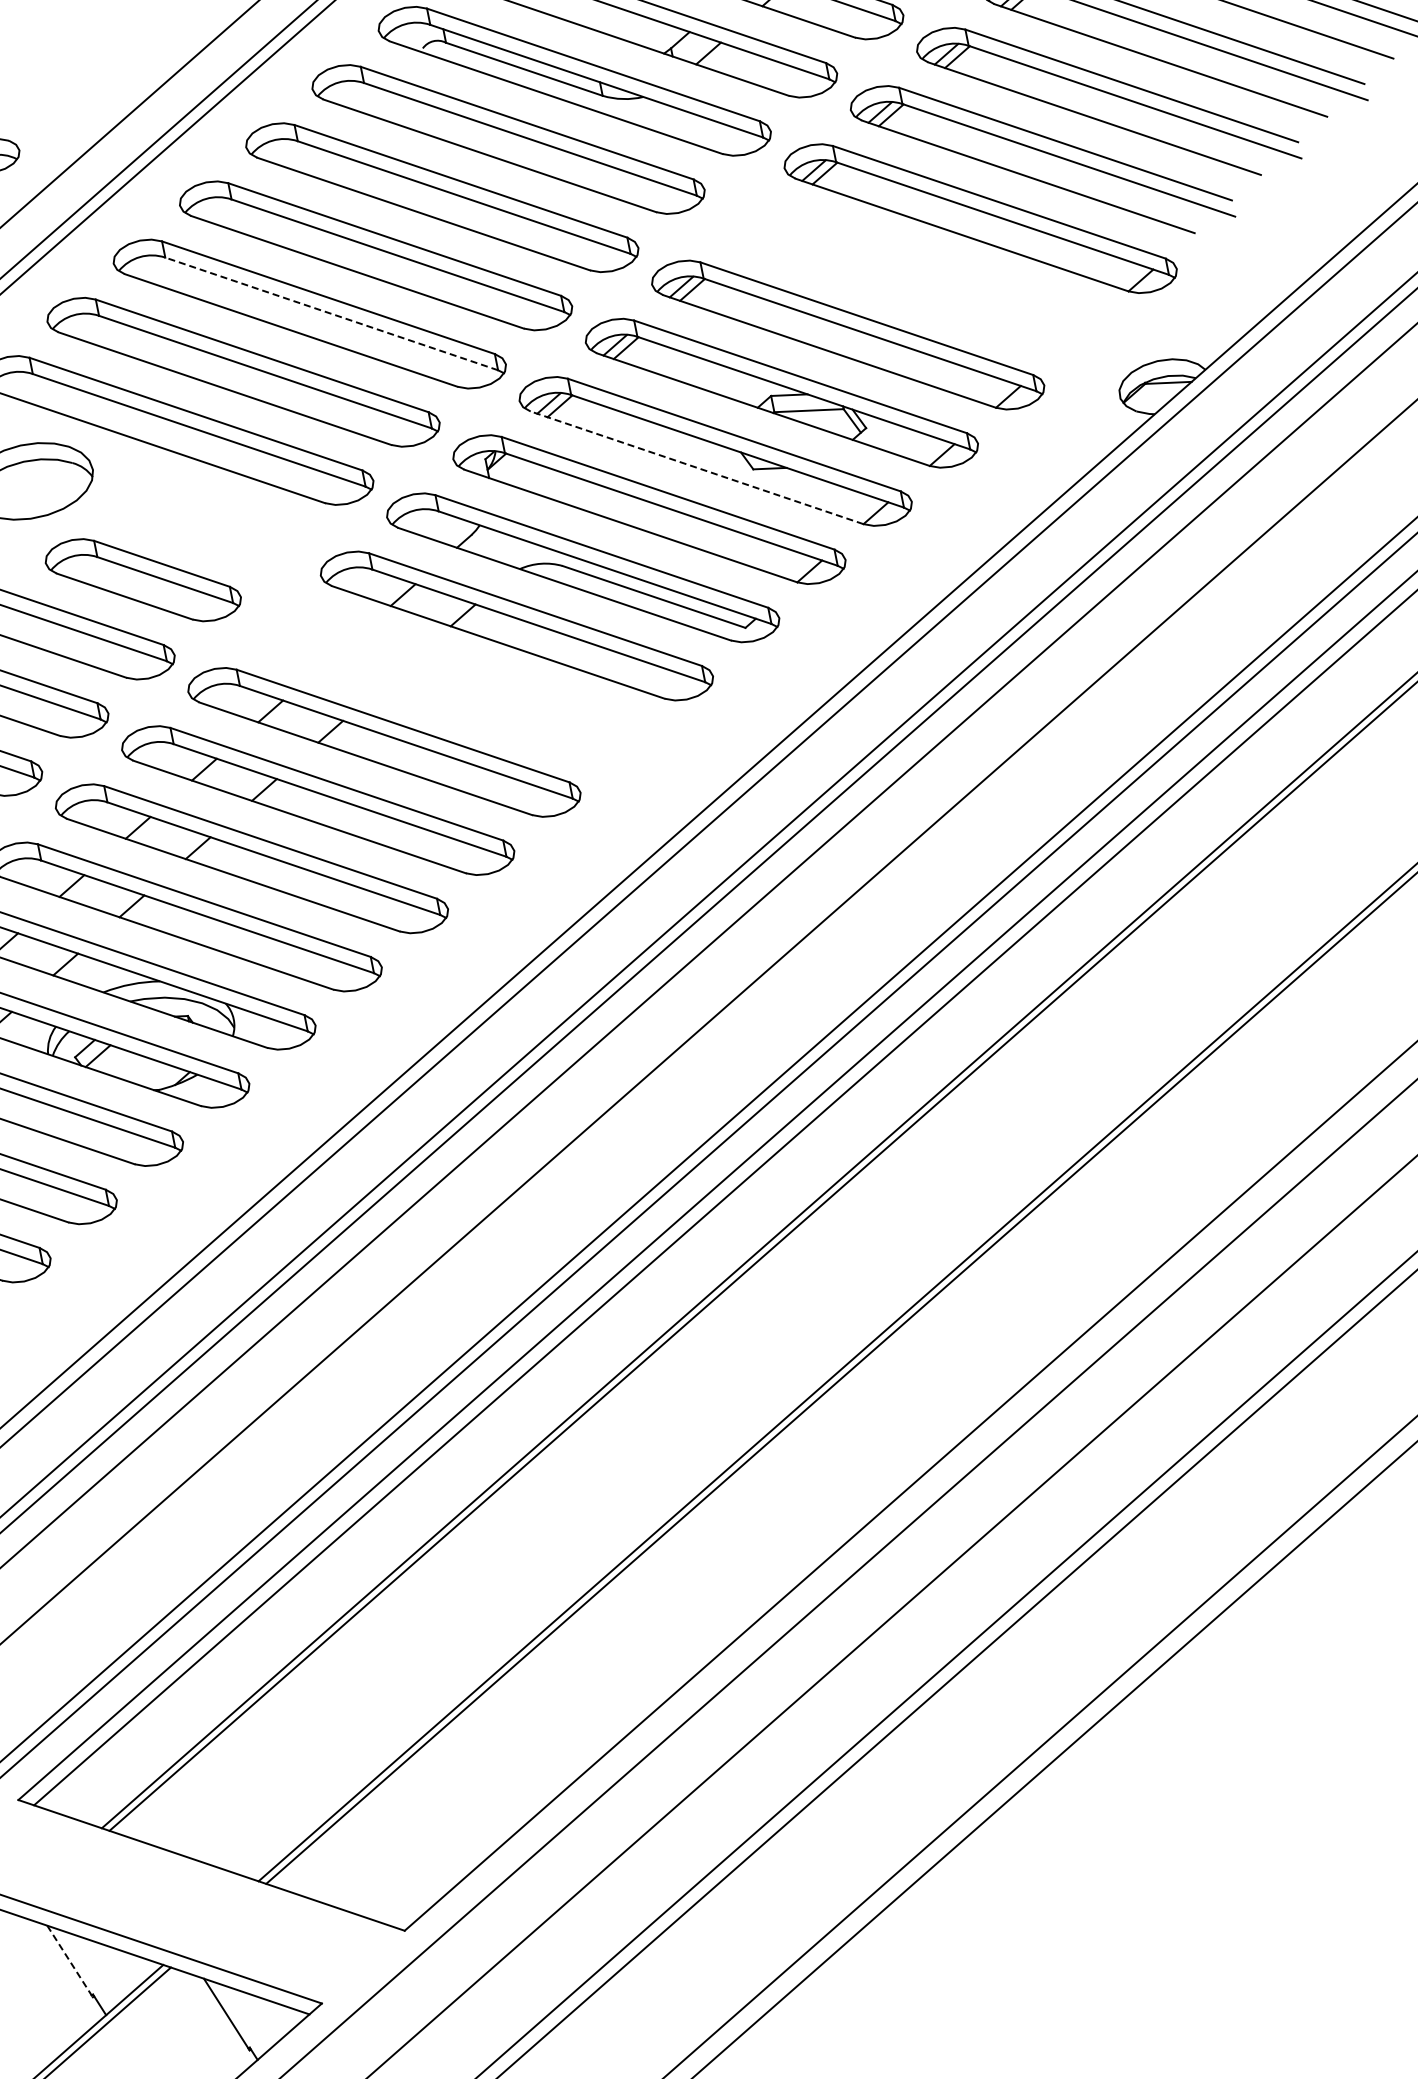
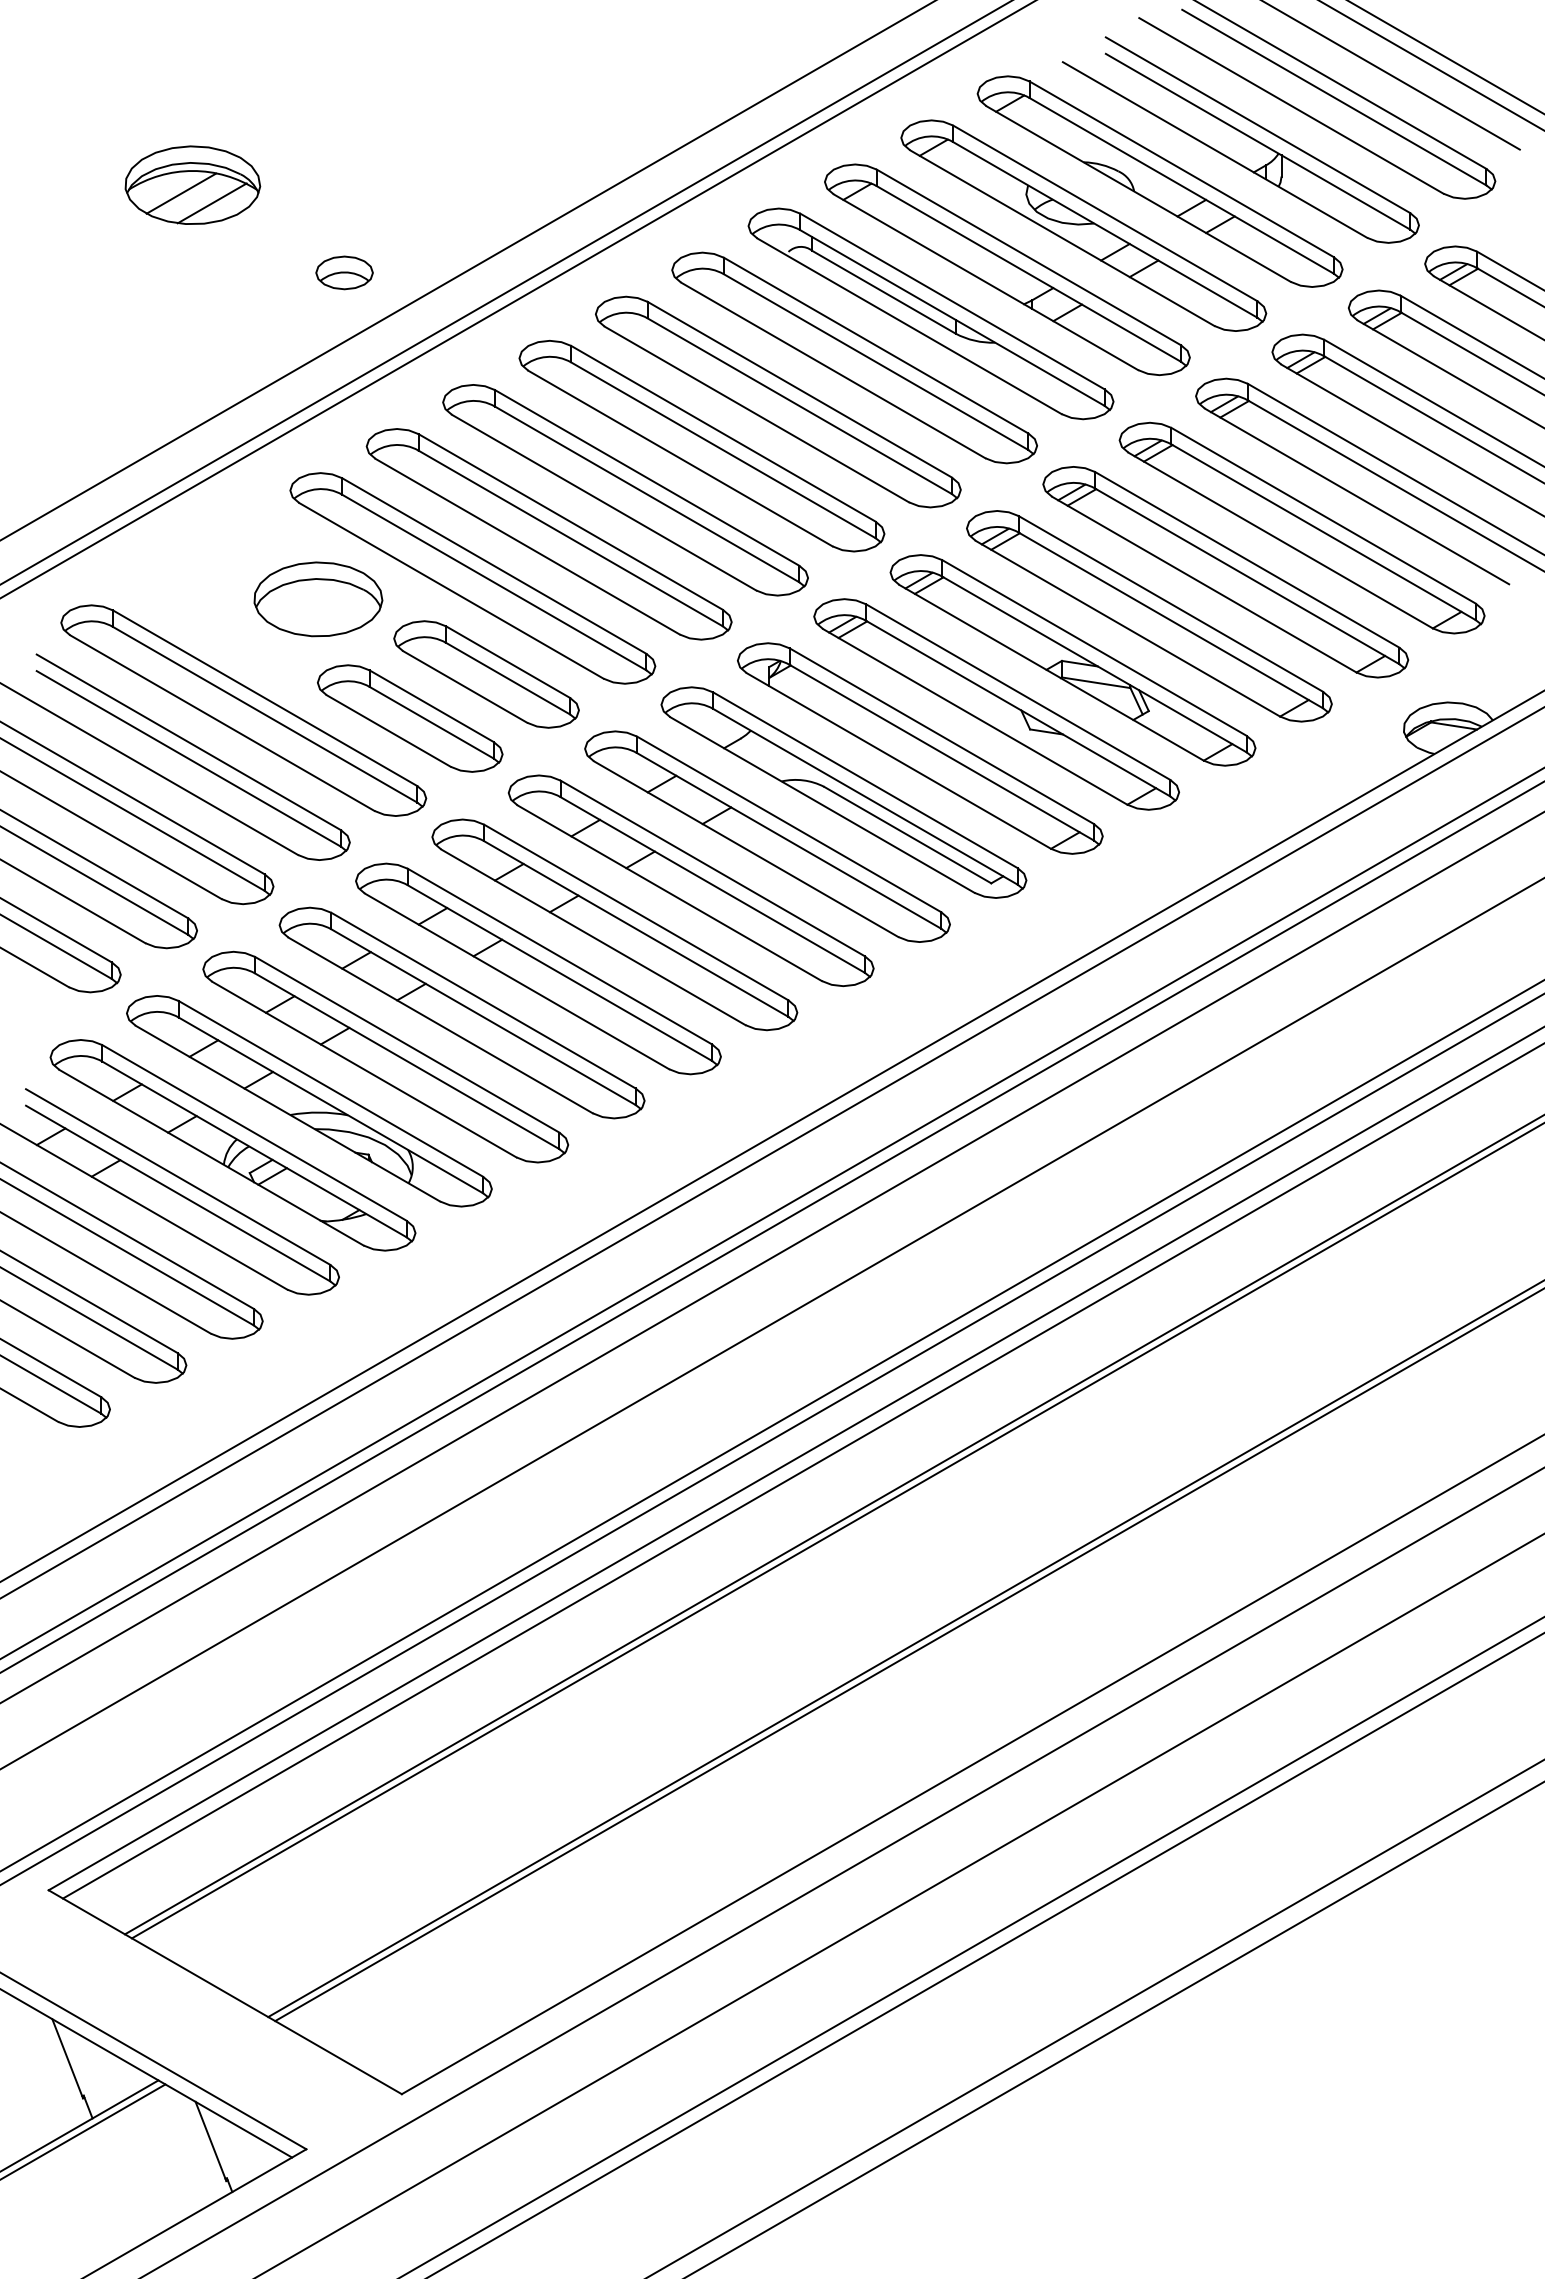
part: (914, 277) -> (1225, 572), added
line: (332, 313) -> (647, 494), dashed -> solid
line: (697, 467) -> (975, 716), dashed -> solid
part: (209, 522) -> (486, 674), added
part: (449, 684) -> (690, 880), added
line: (70, 1962) -> (67, 2059), dashed -> solid

